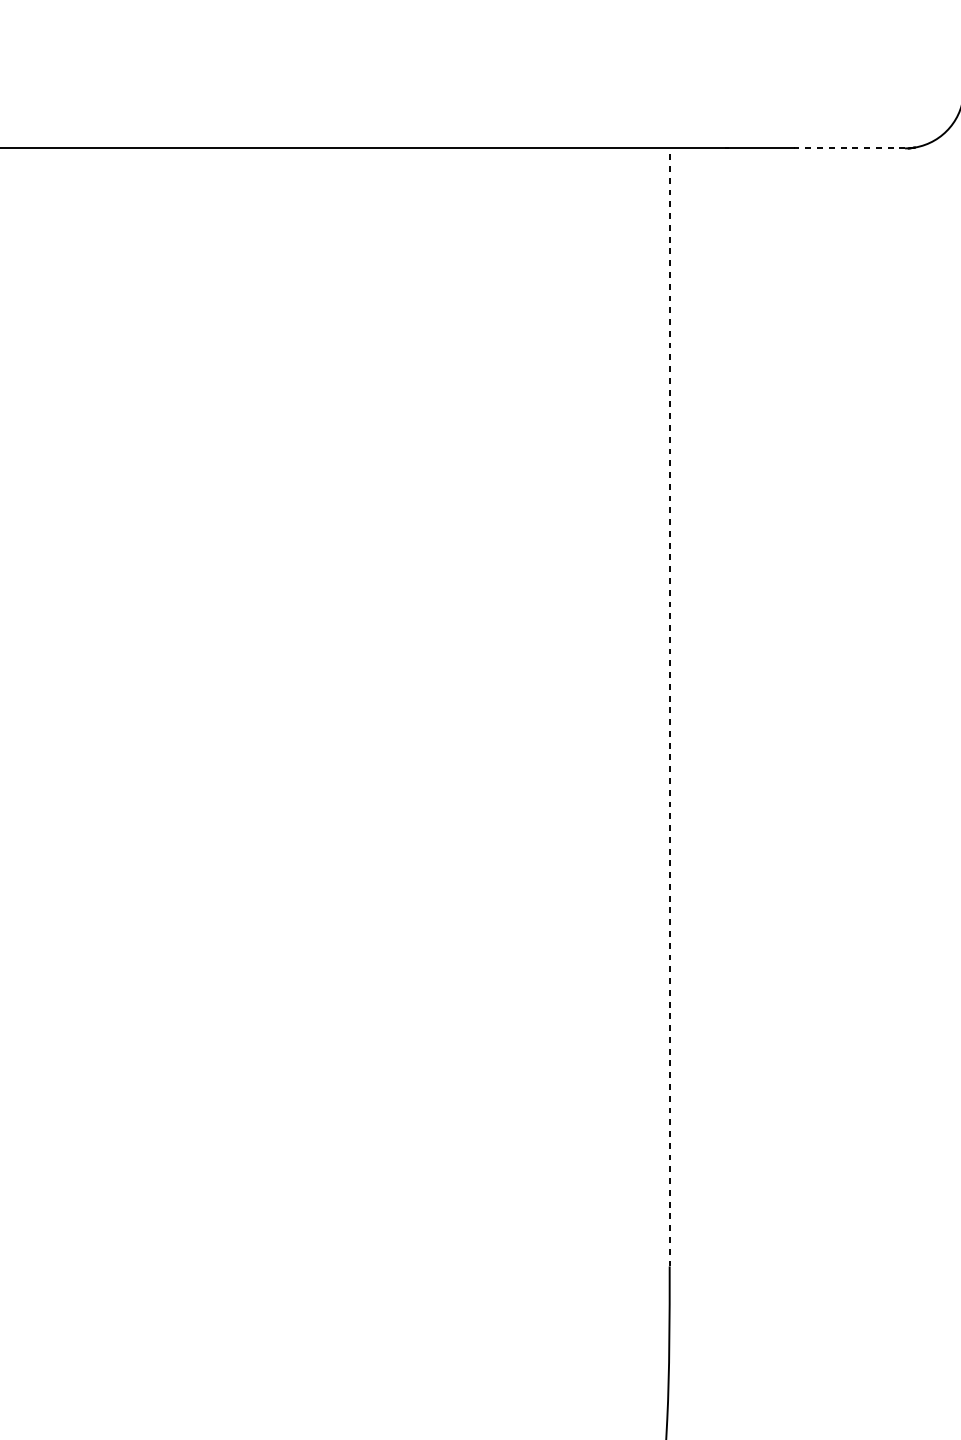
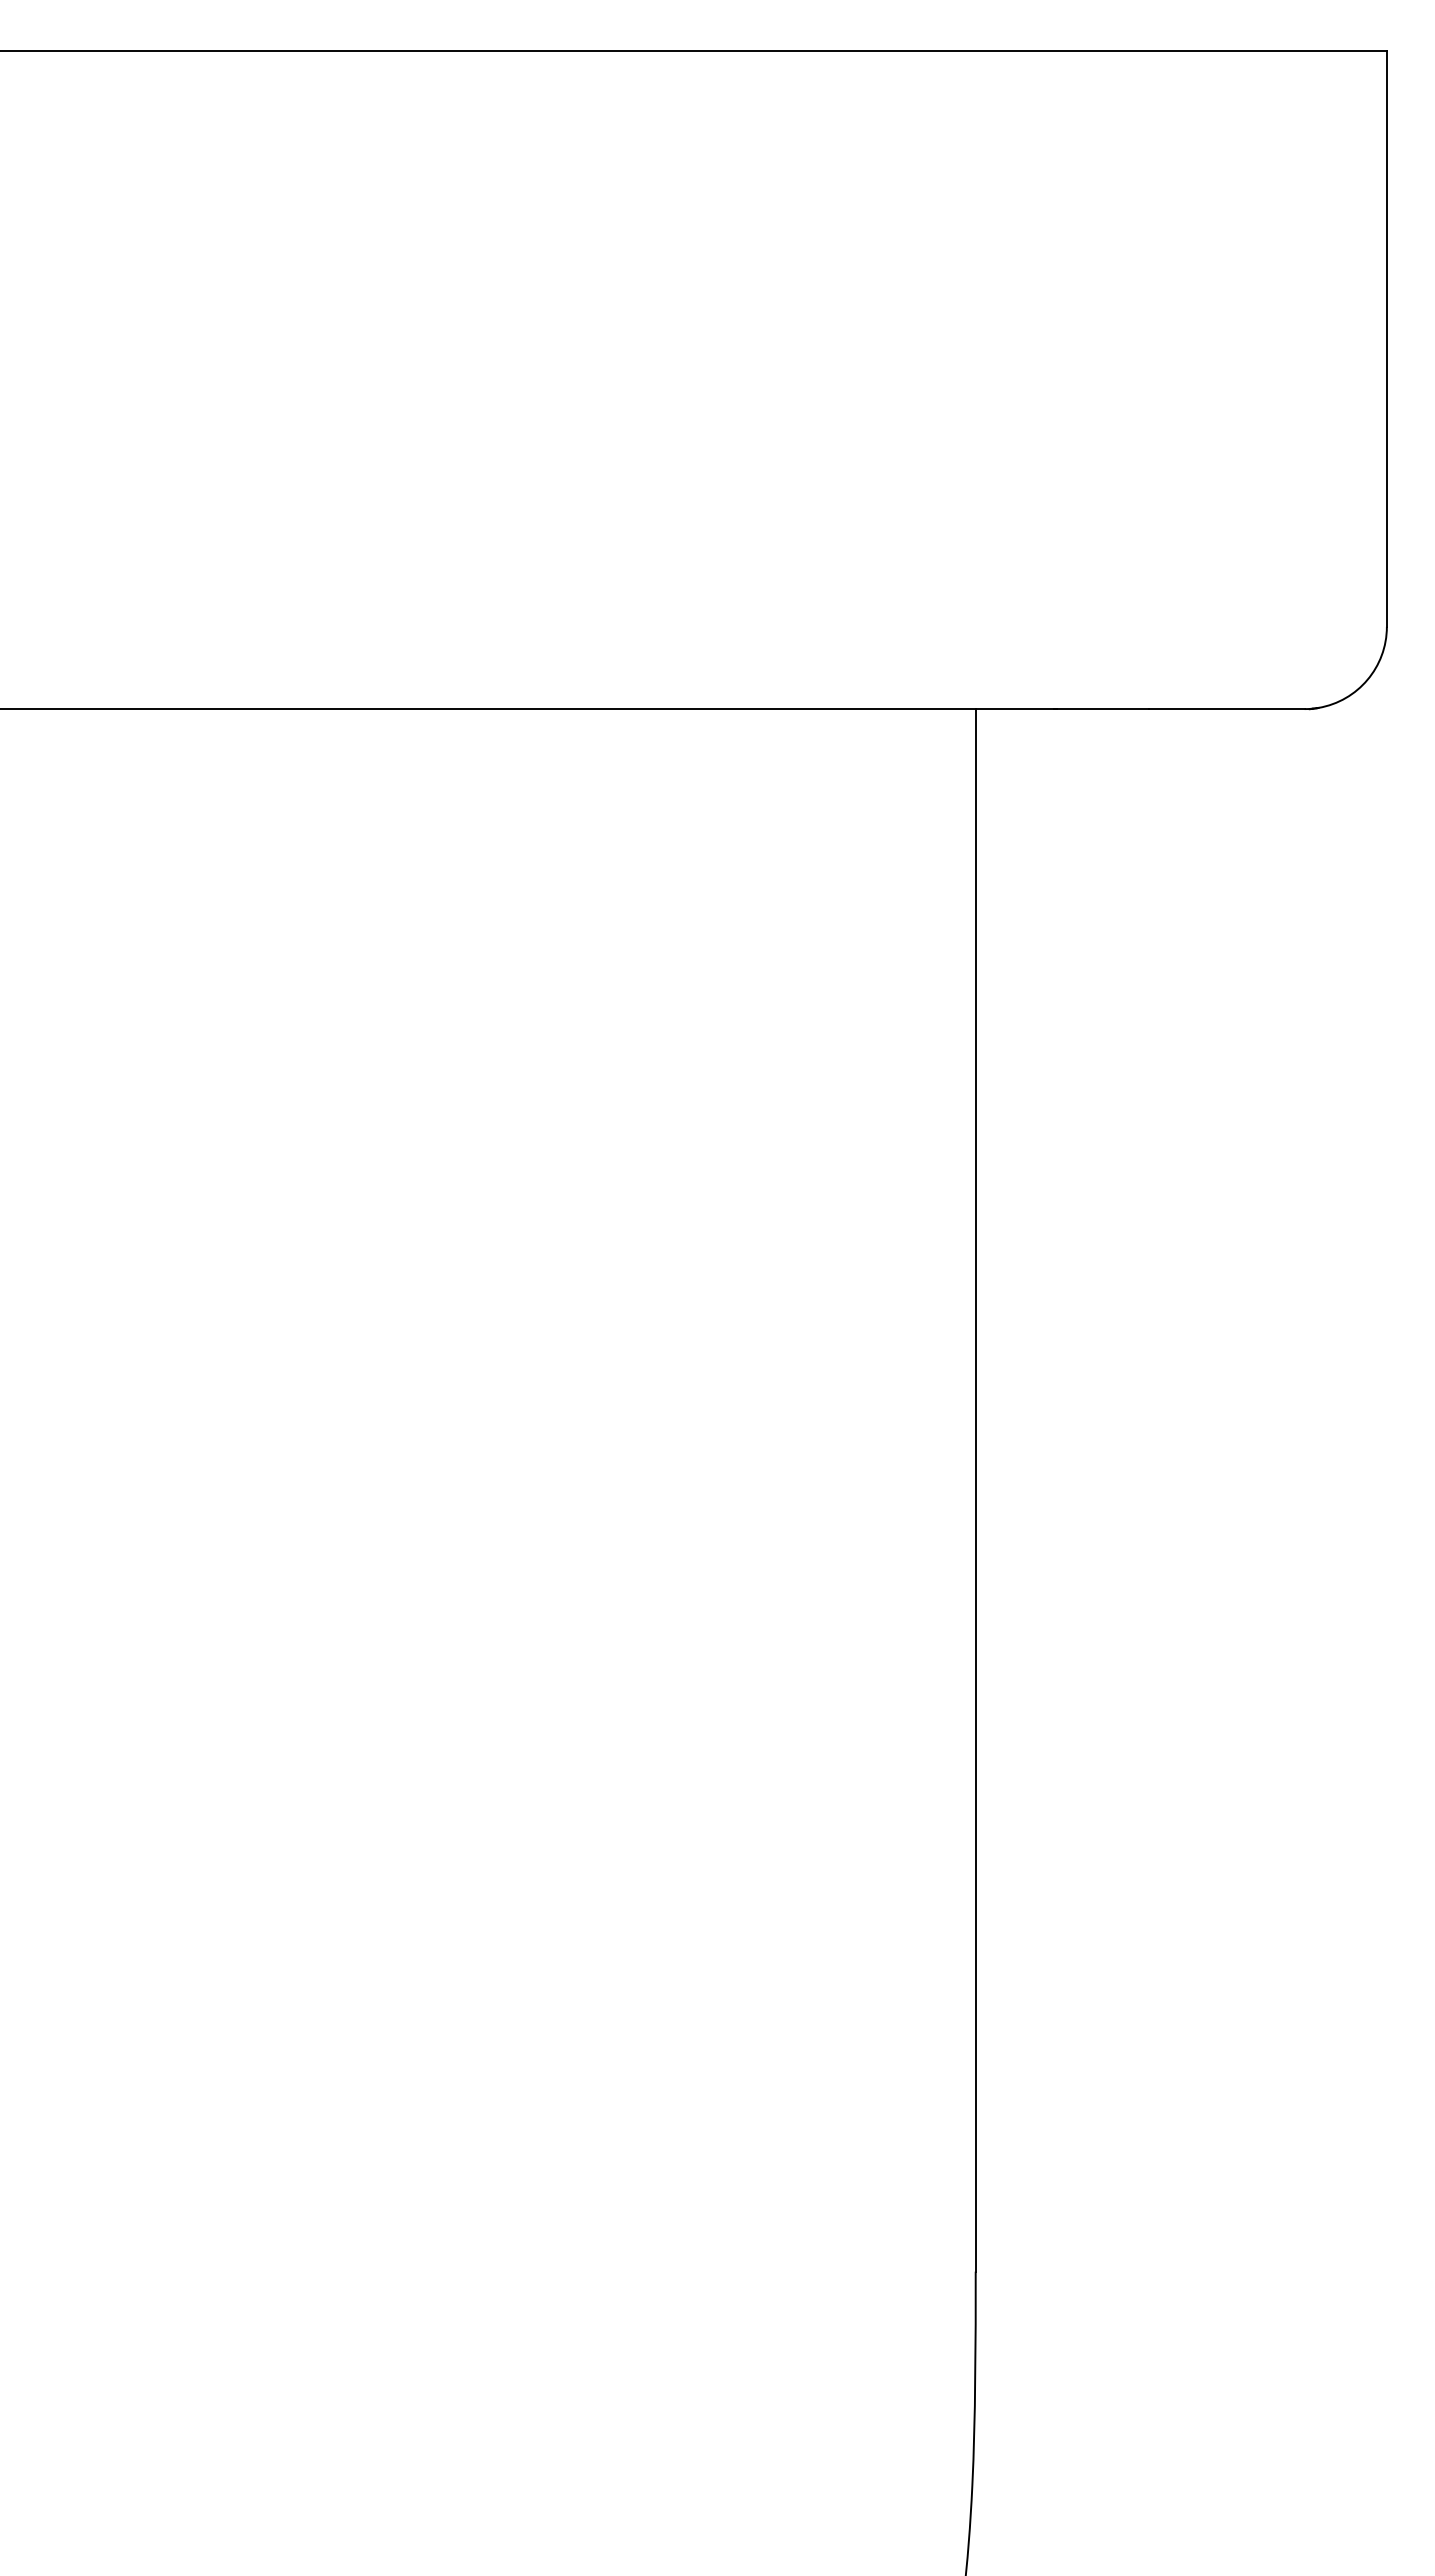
line: (849, 148) -> (1226, 709), dashed -> solid
line: (669, 706) -> (975, 1489), dashed -> solid

